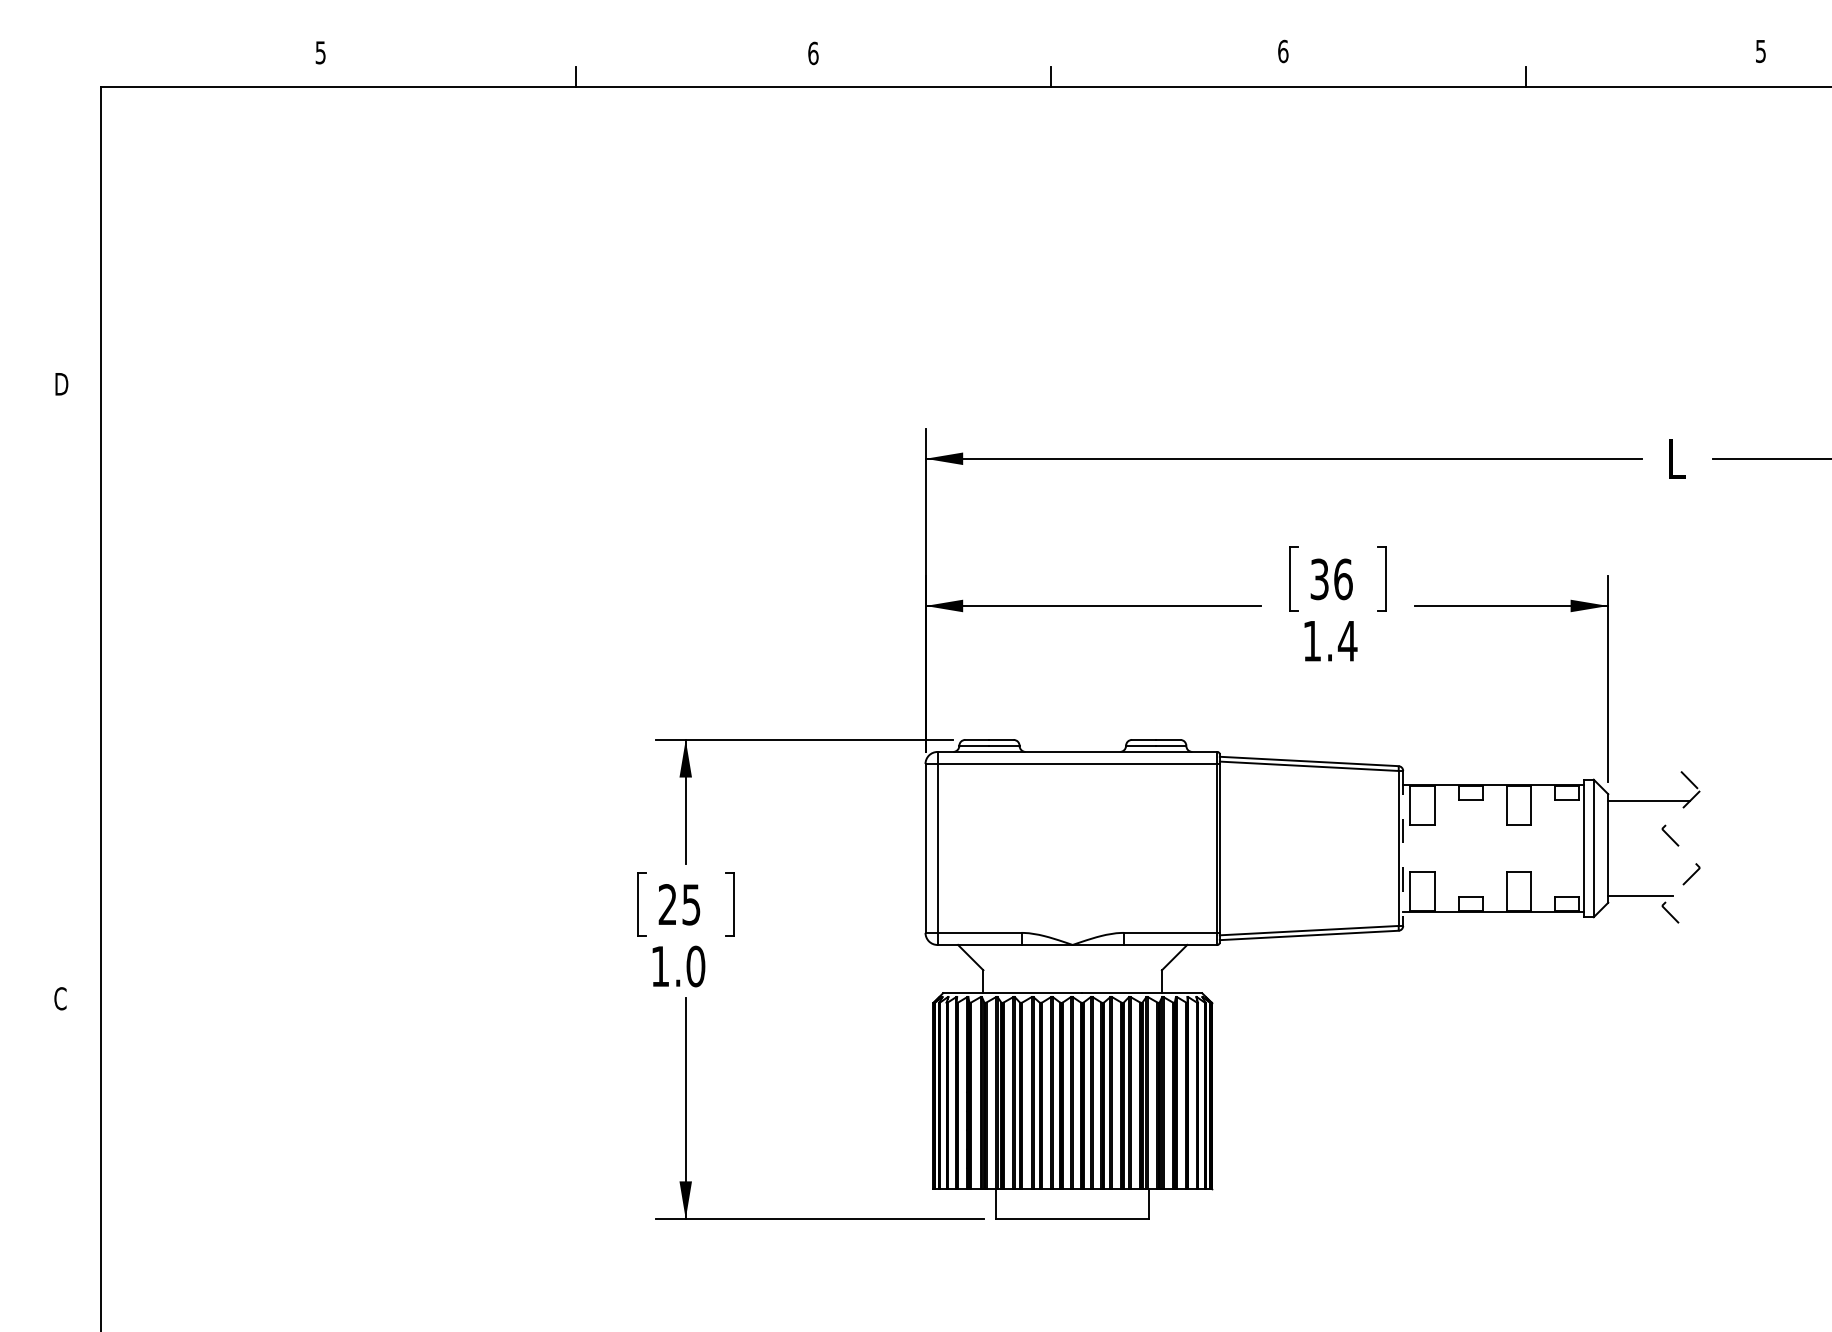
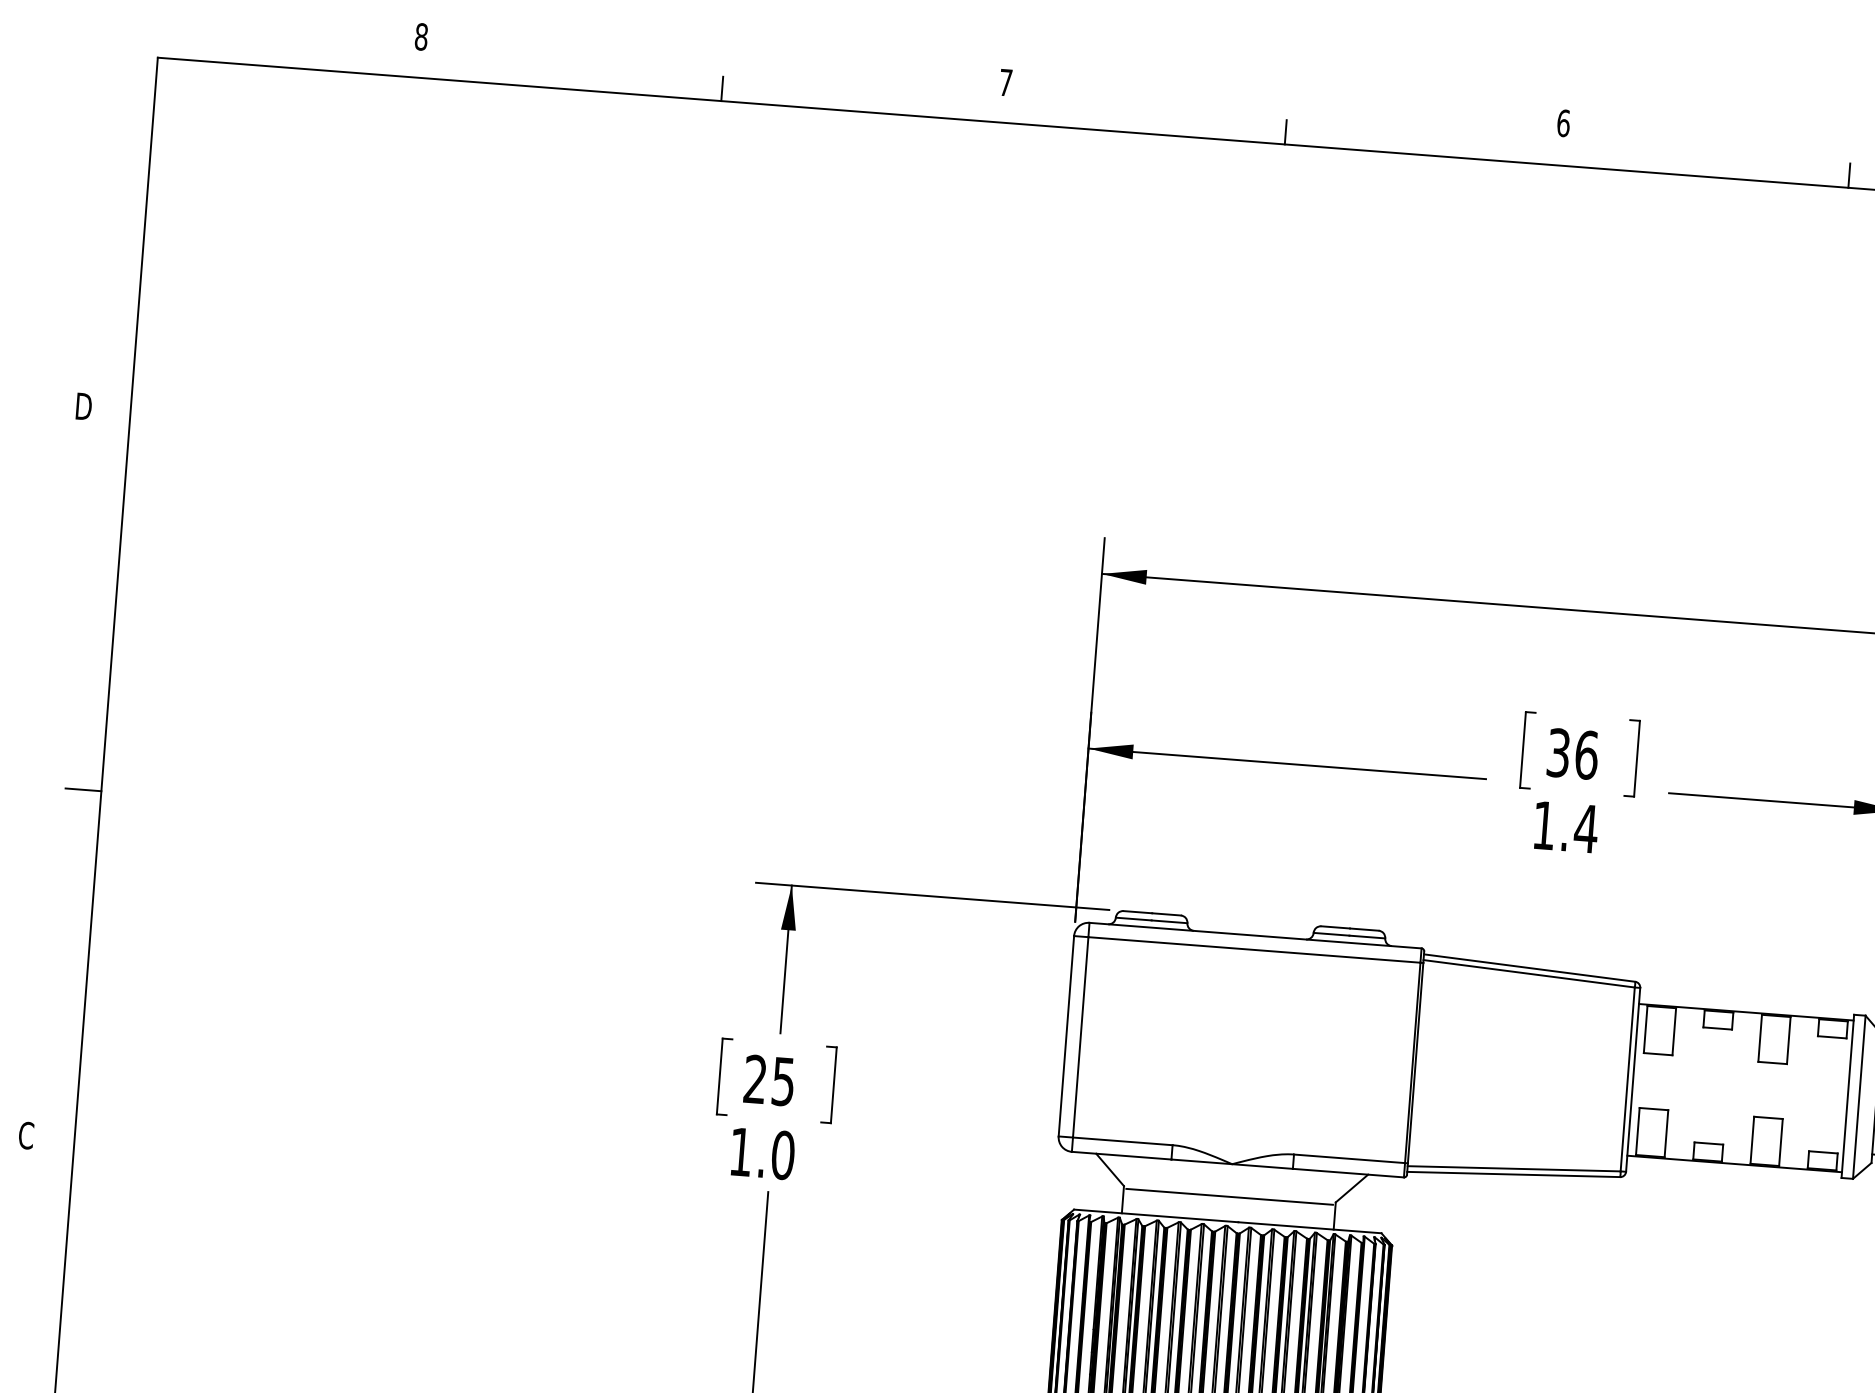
text: (320, 52) -> (421, 36), 5 -> 8
text: (813, 53) -> (1006, 82), 6 -> 7
line: (86, 705) -> (83, 790), added
line: (1403, 848) -> (1633, 1079), dashed -> solid
line: (1072, 972) -> (1229, 1196), added

